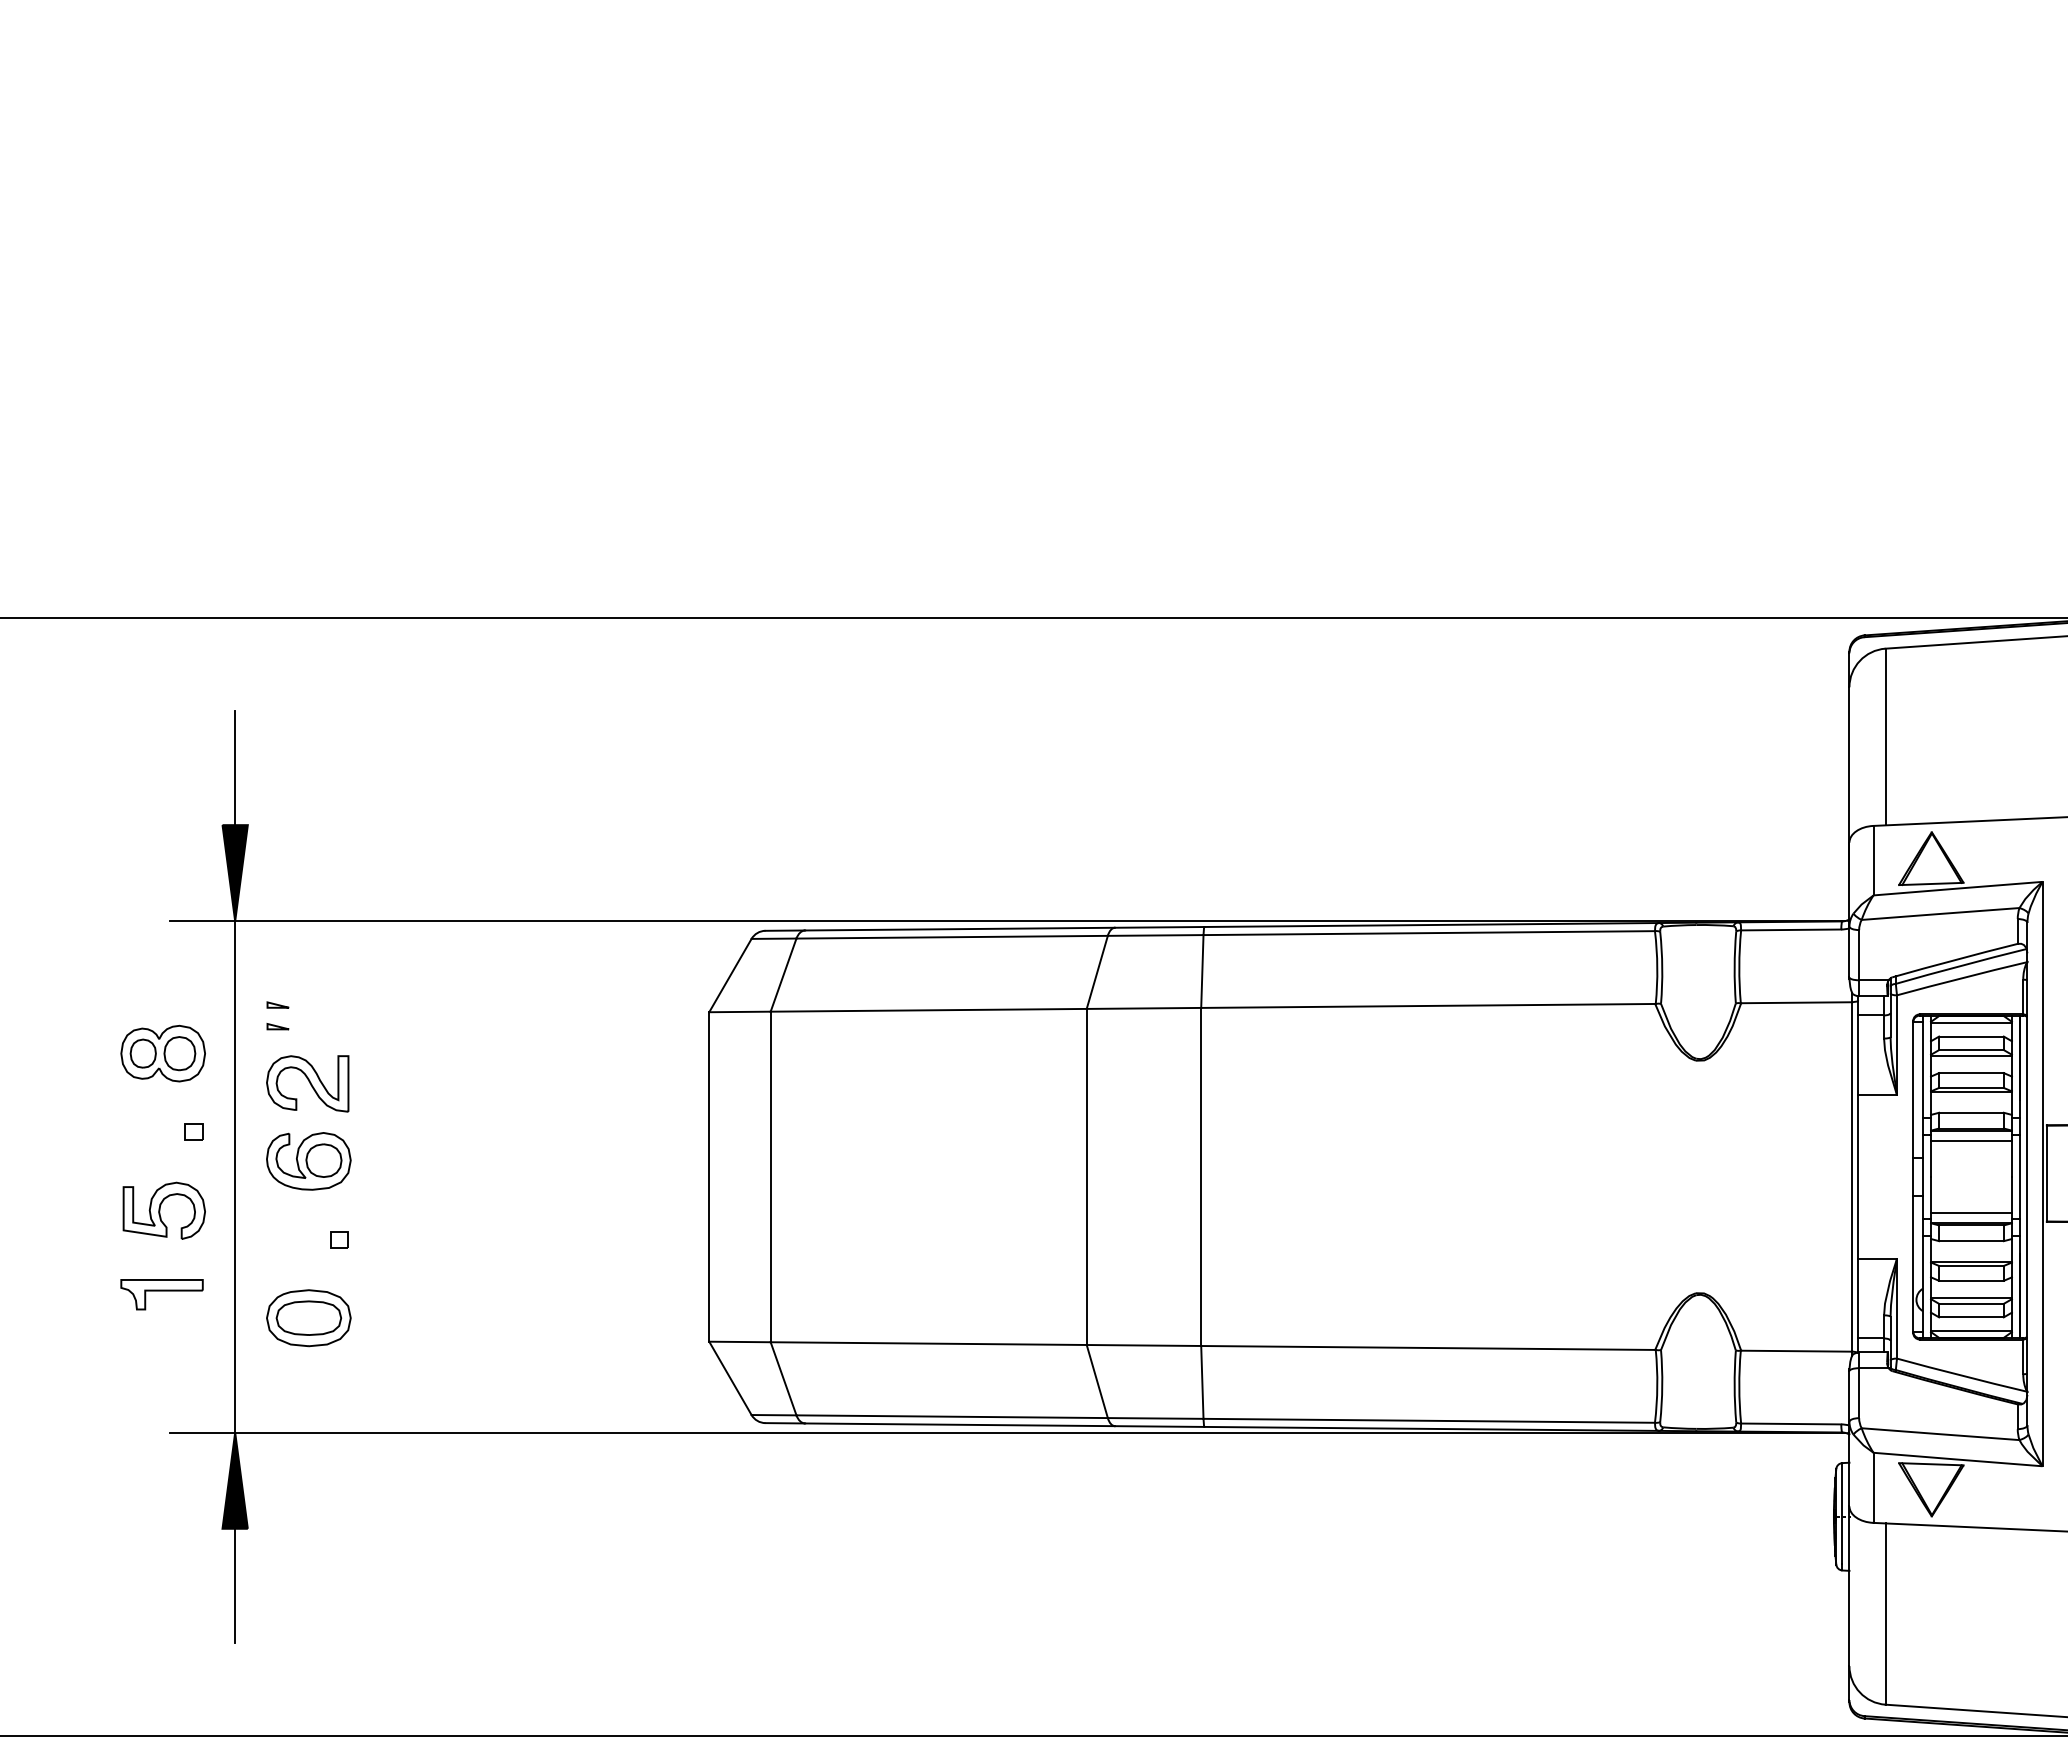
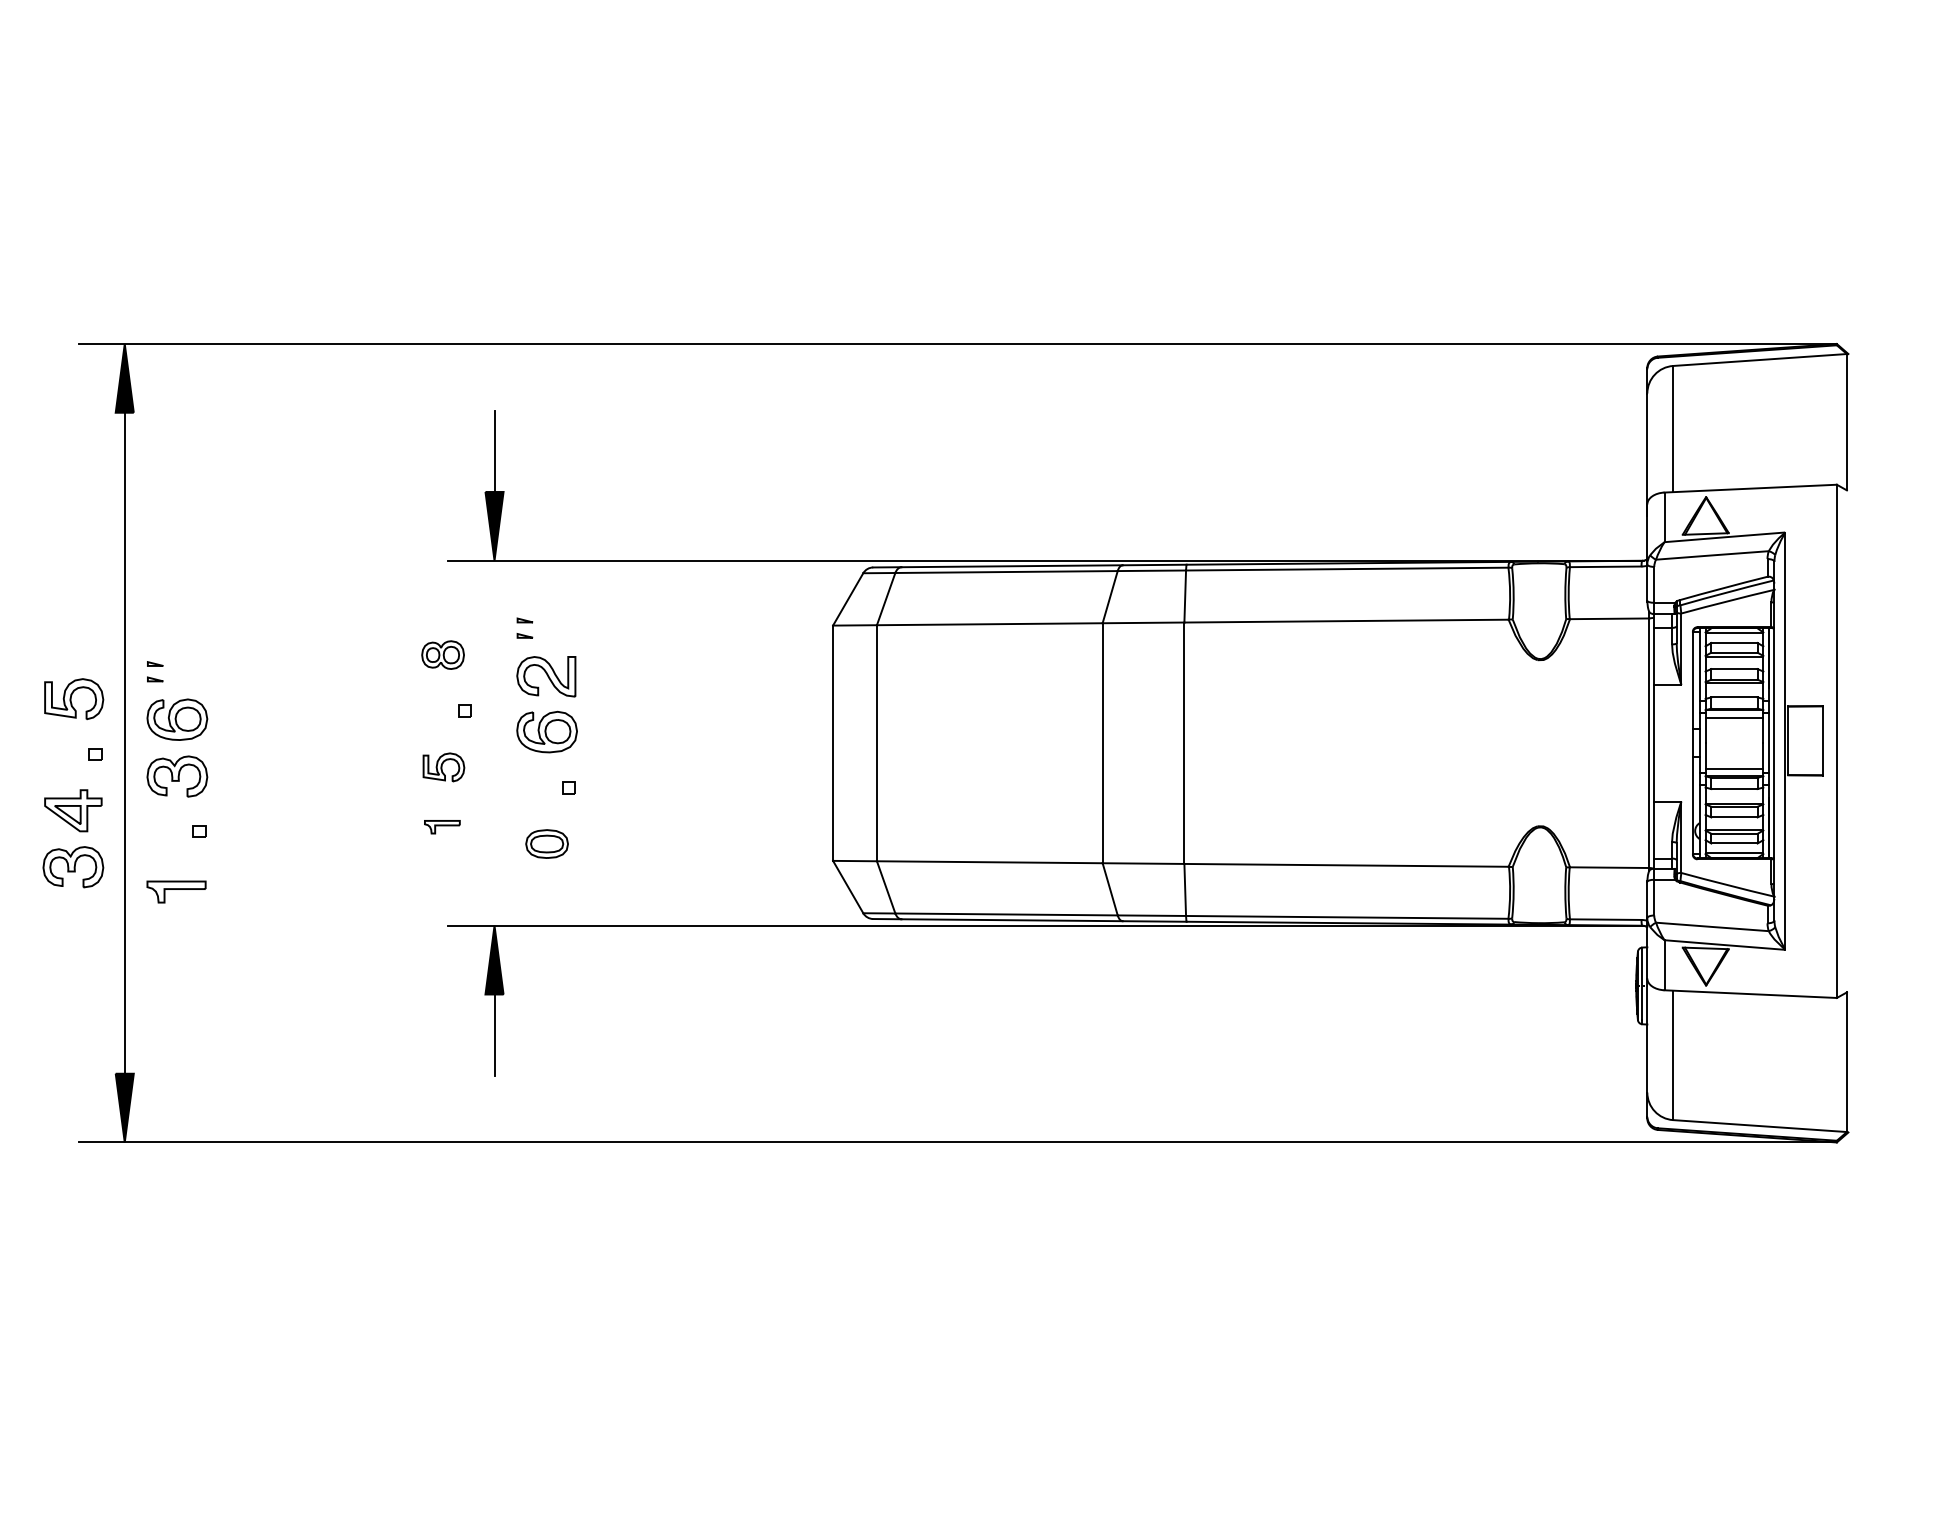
part: (162, 1052) -> (442, 654), size x0.7
line: (235, 1175) -> (494, 742), removed
part: (163, 1210) -> (443, 767), size x0.7
part: (162, 1293) -> (442, 826), size x0.6
part: (307, 1317) -> (546, 843), size x0.7

